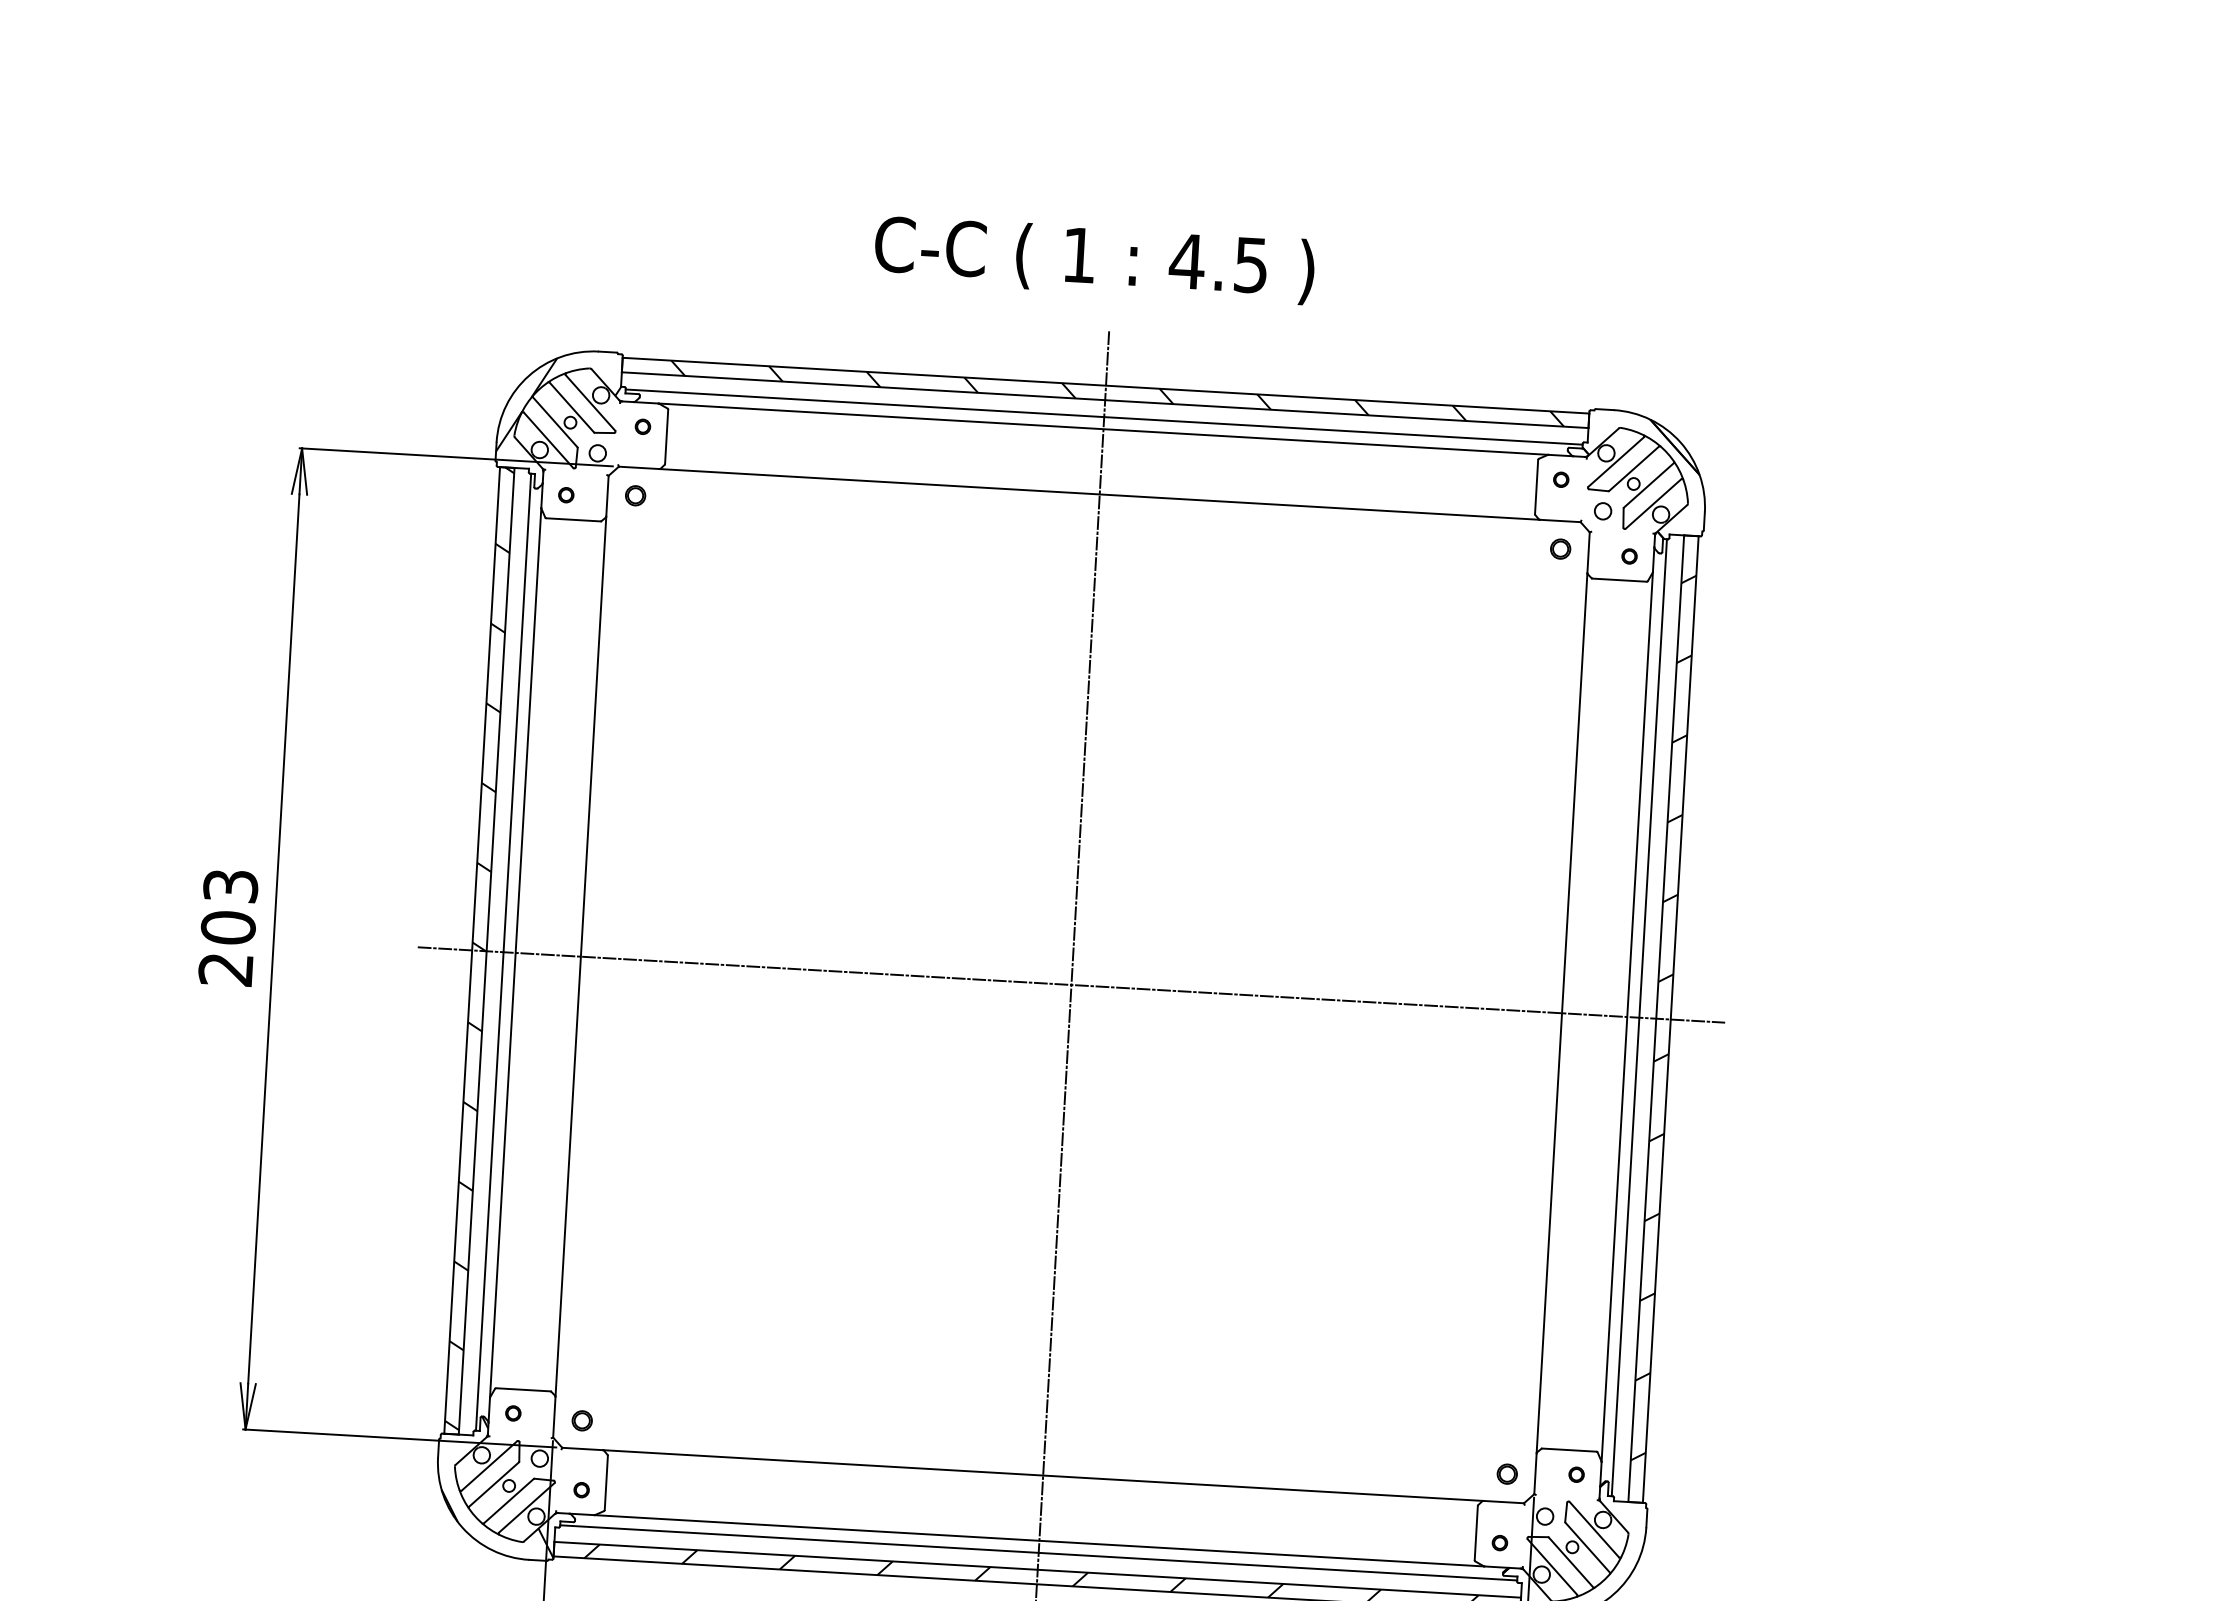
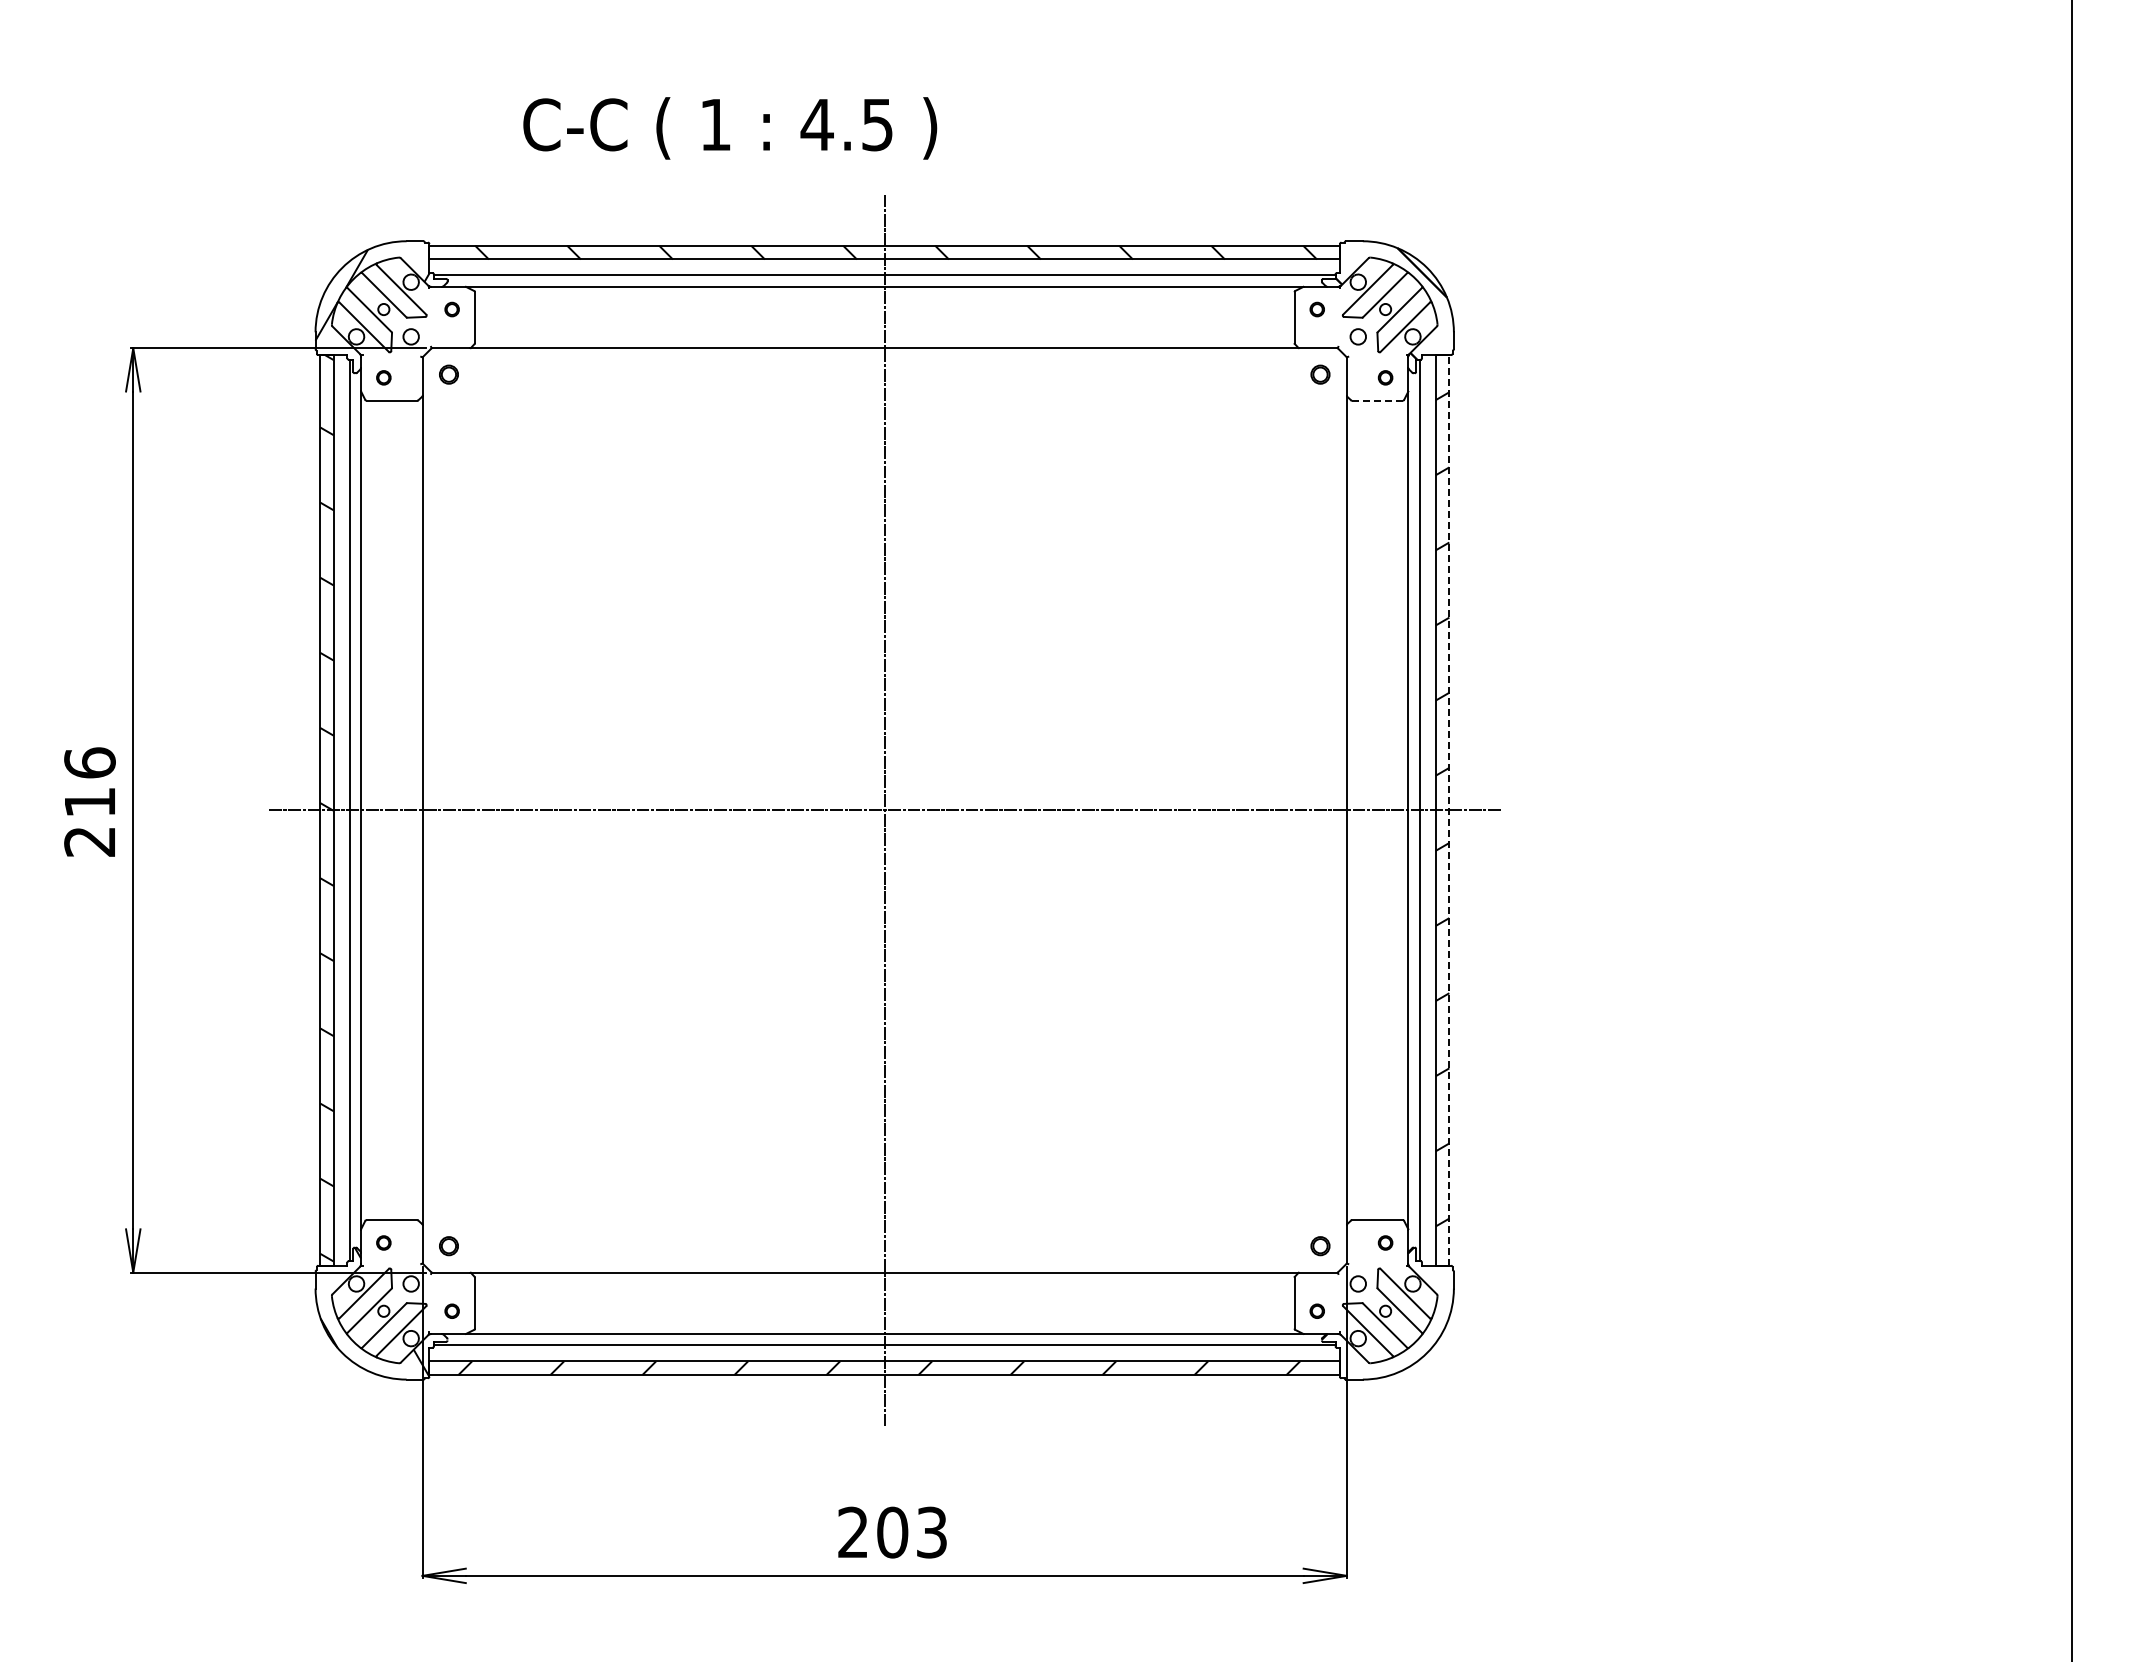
text: (1094, 260) -> (730, 128), moved
line: (1619, 580) -> (1377, 400), solid -> dashed
text: (229, 906) -> (89, 782), 203 -> 216
line: (1670, 1018) -> (1449, 809), solid -> dashed

